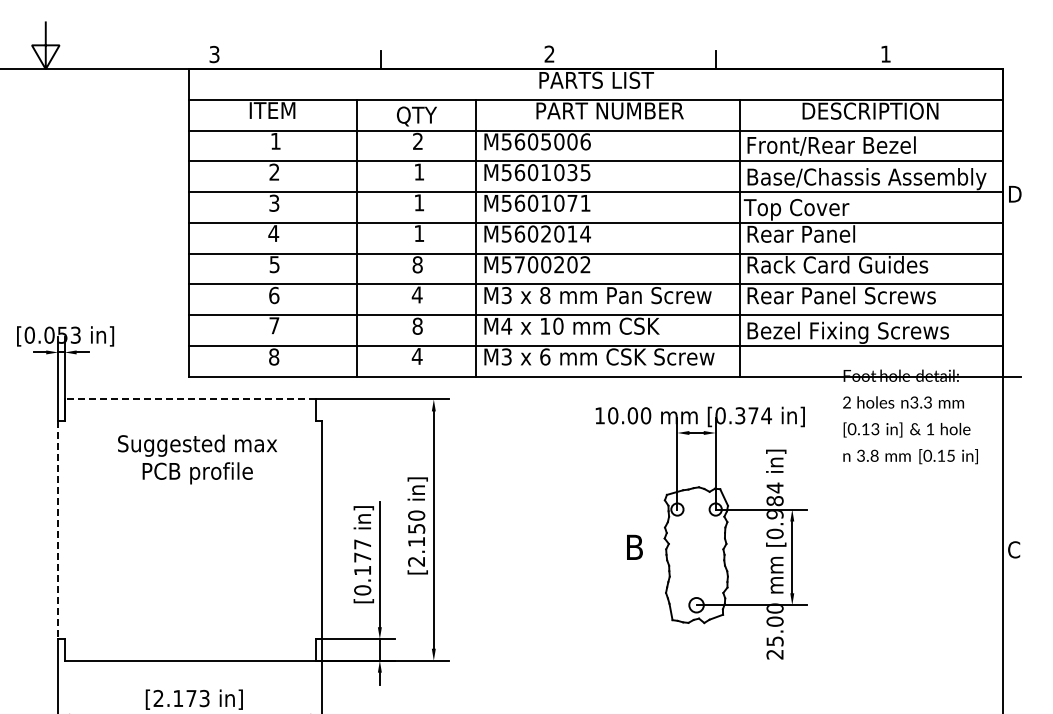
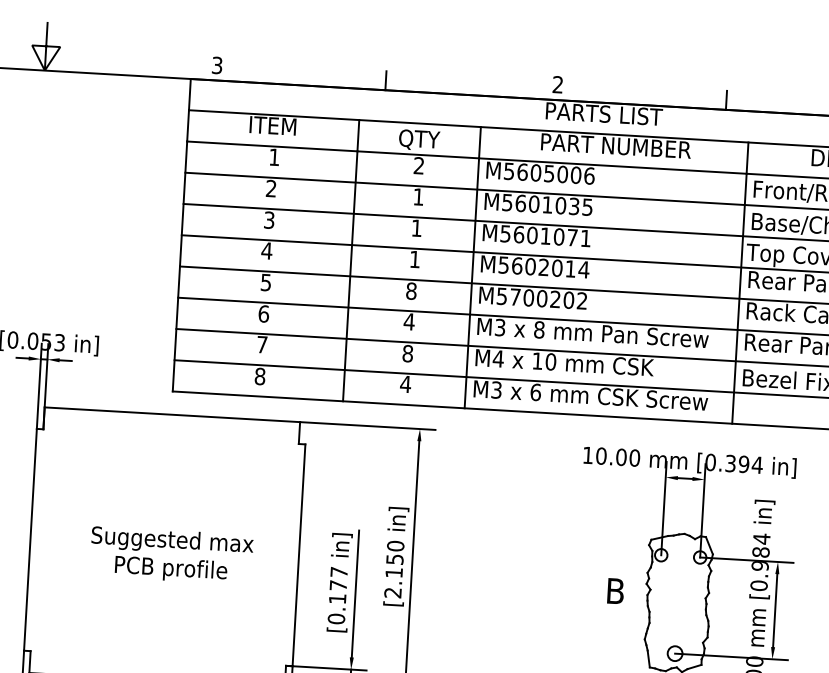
line: (190, 399) -> (172, 414), dashed -> solid
text: (753, 415) -> (744, 464), [0.374 -> [0.394
text: (197, 459) -> (171, 555), moved
line: (58, 530) -> (30, 540), dashed -> solid

